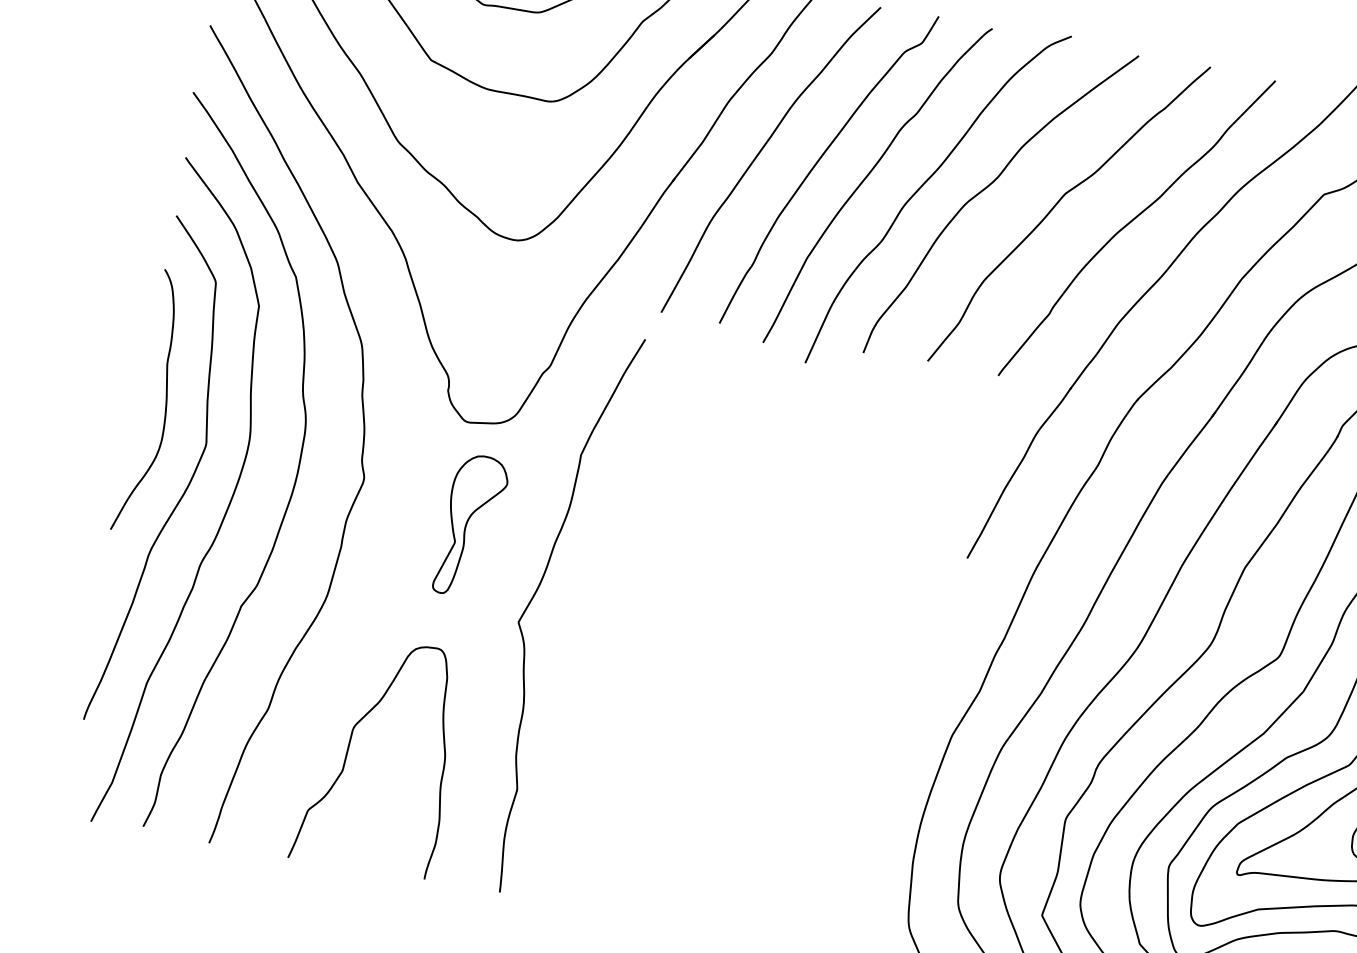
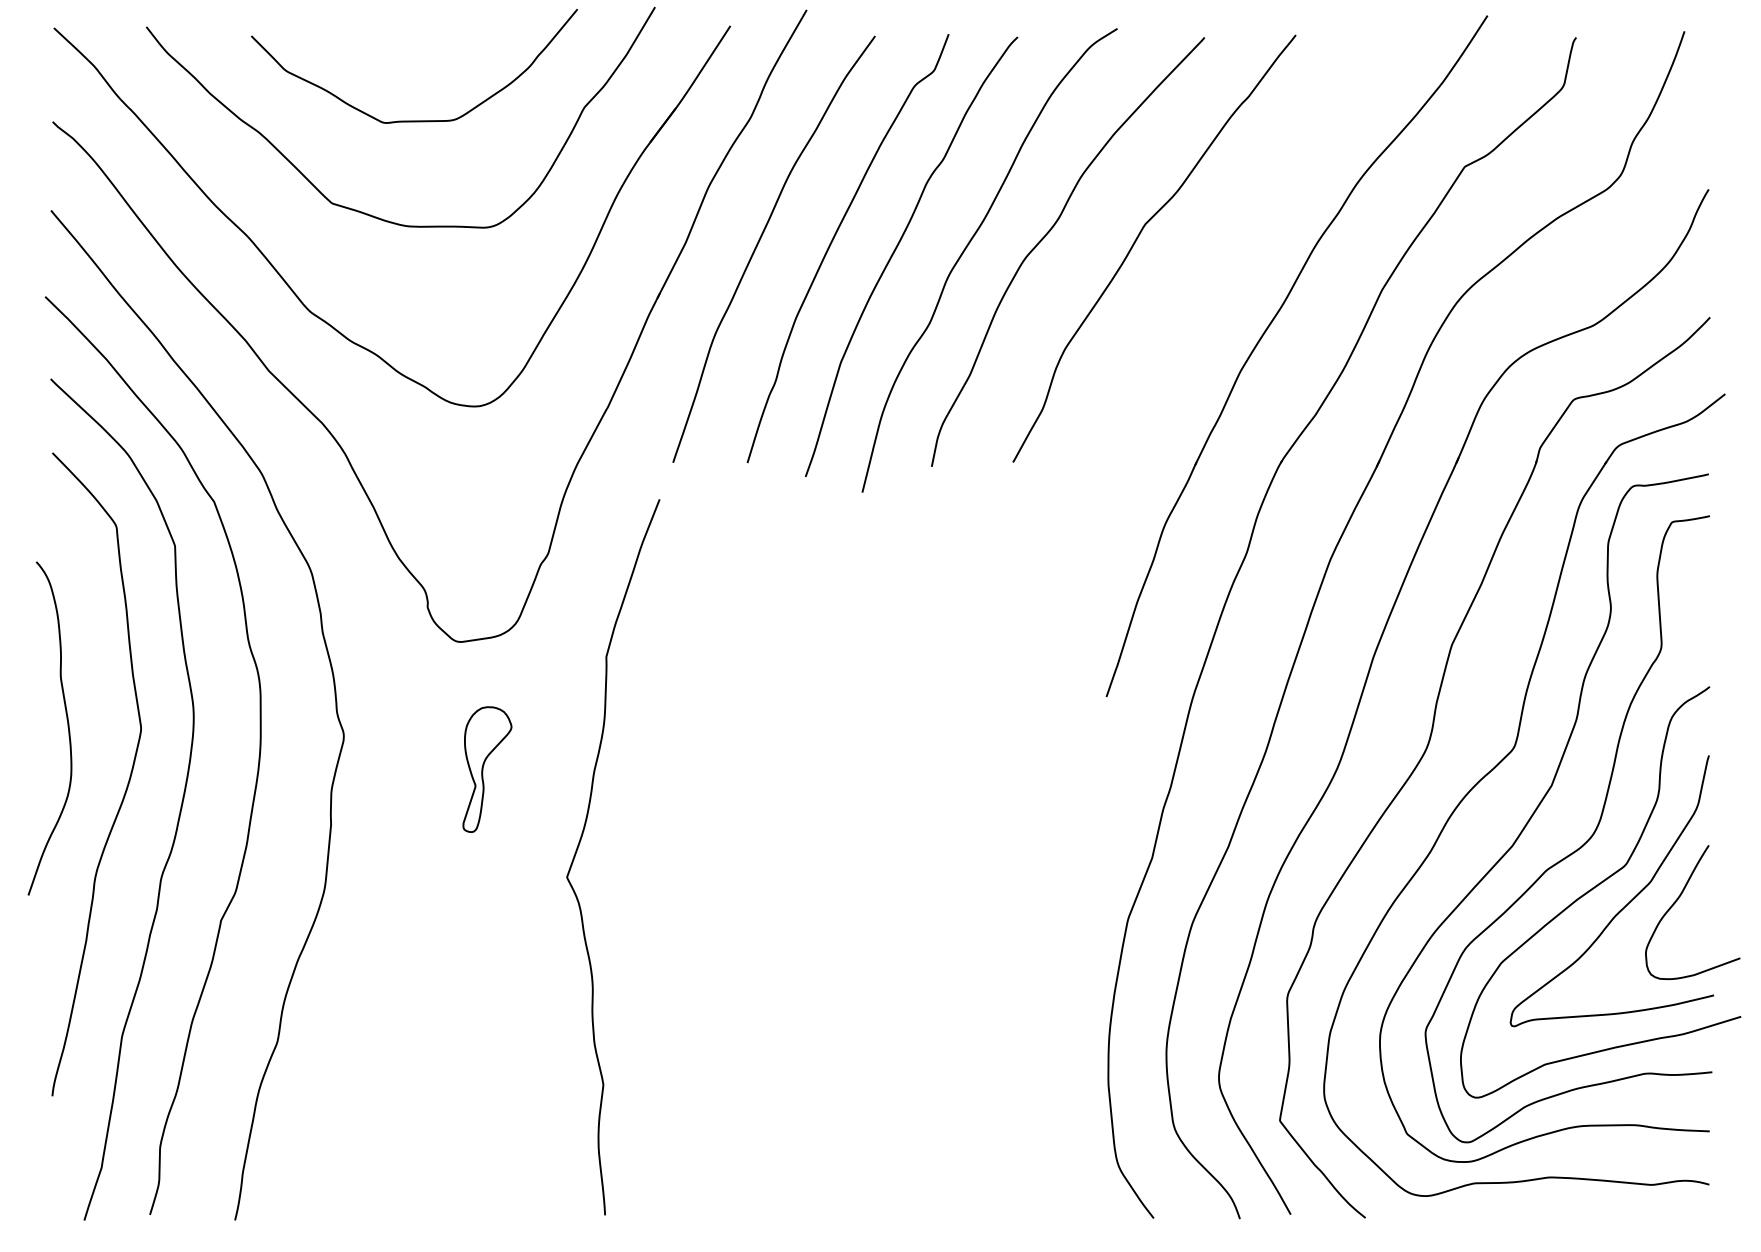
curve: (1132, 221) -> (1234, 243), removed
curve: (165, 403) -> (67, 727), moved
part: (471, 526) -> (487, 769), size x0.7
curve: (348, 749) -> (386, 1073), removed

